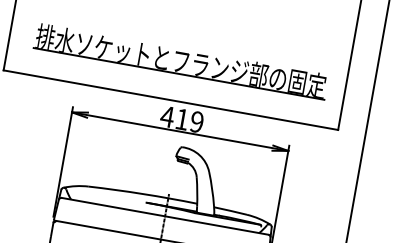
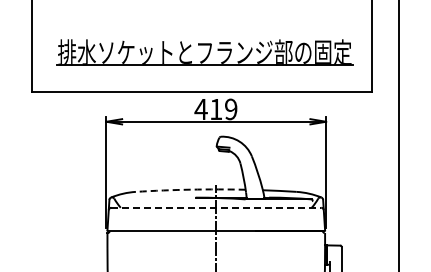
arc: (142, 193) -> (190, 189), solid -> dashed
line: (165, 216) -> (216, 207), solid -> dashed

